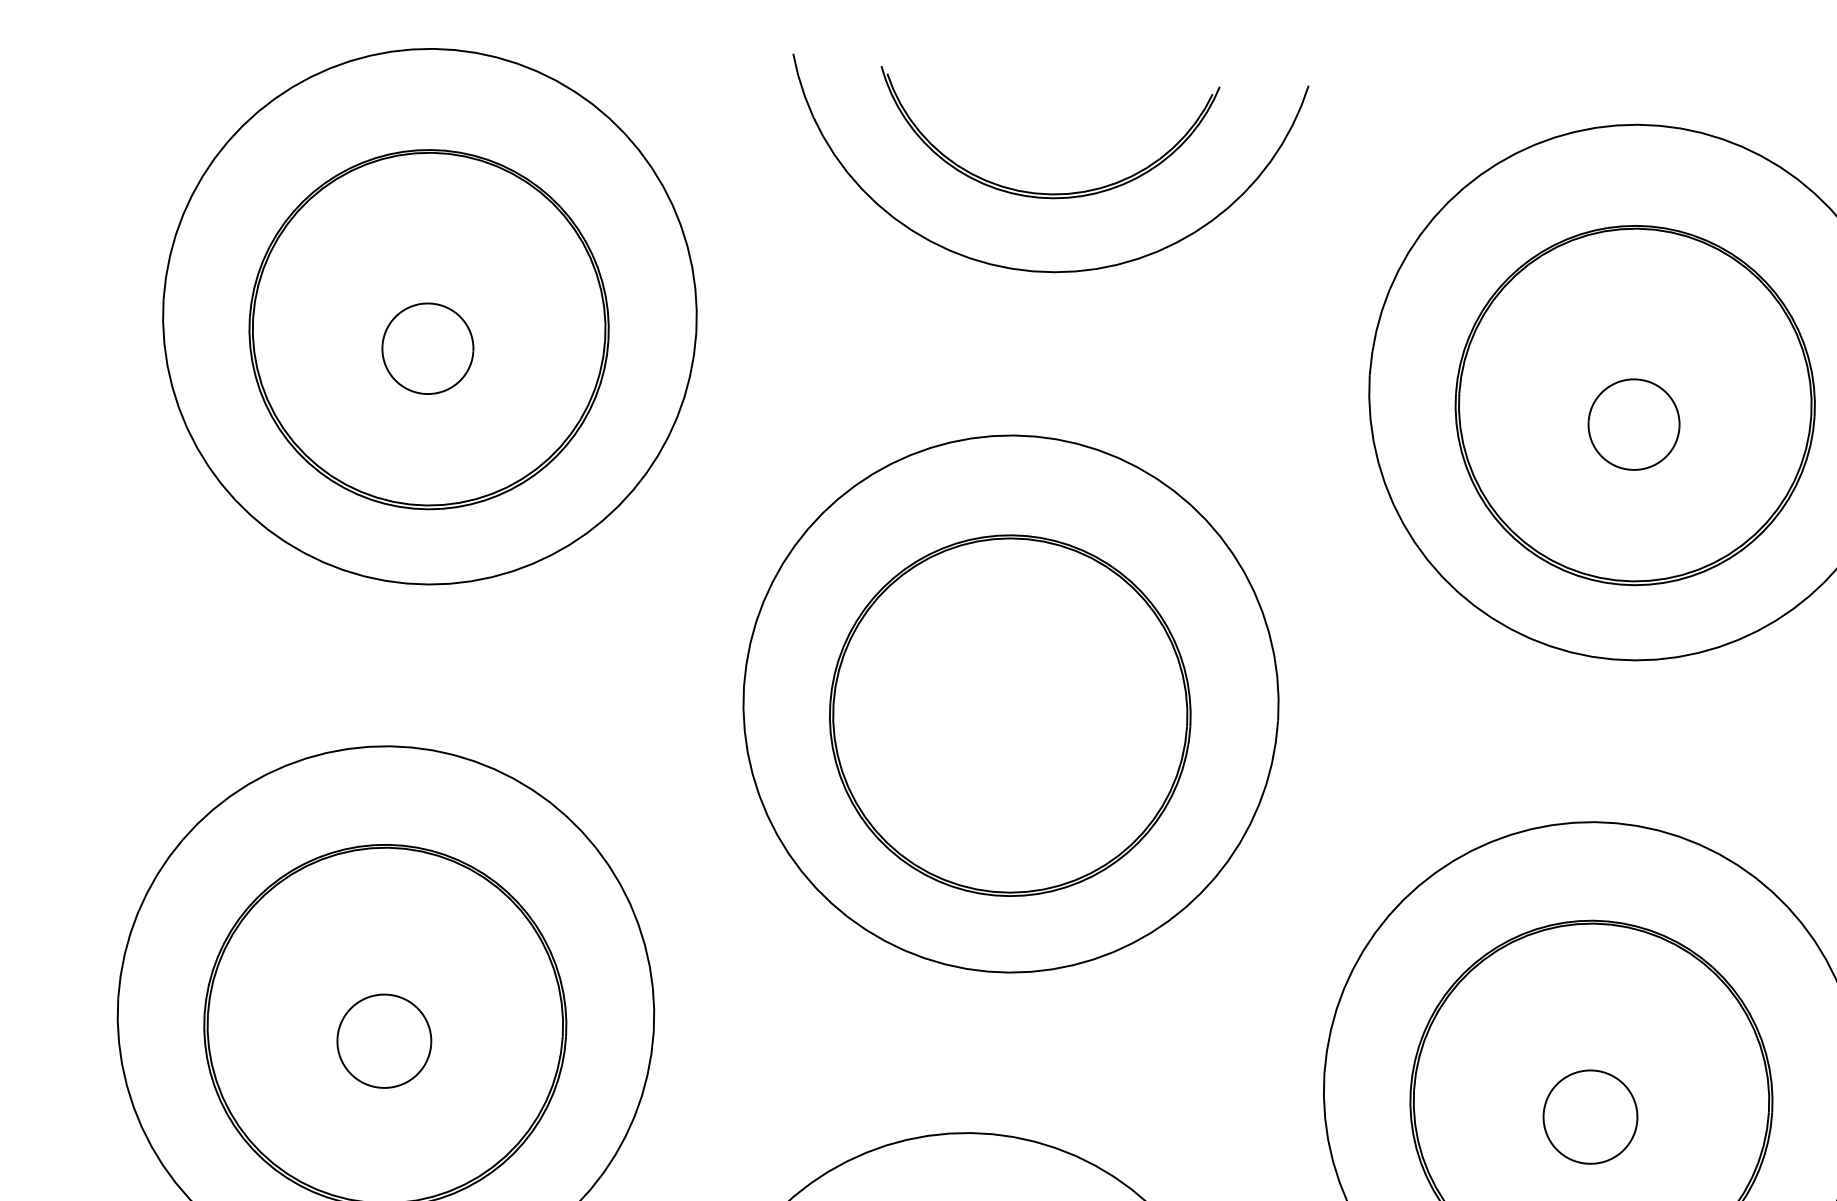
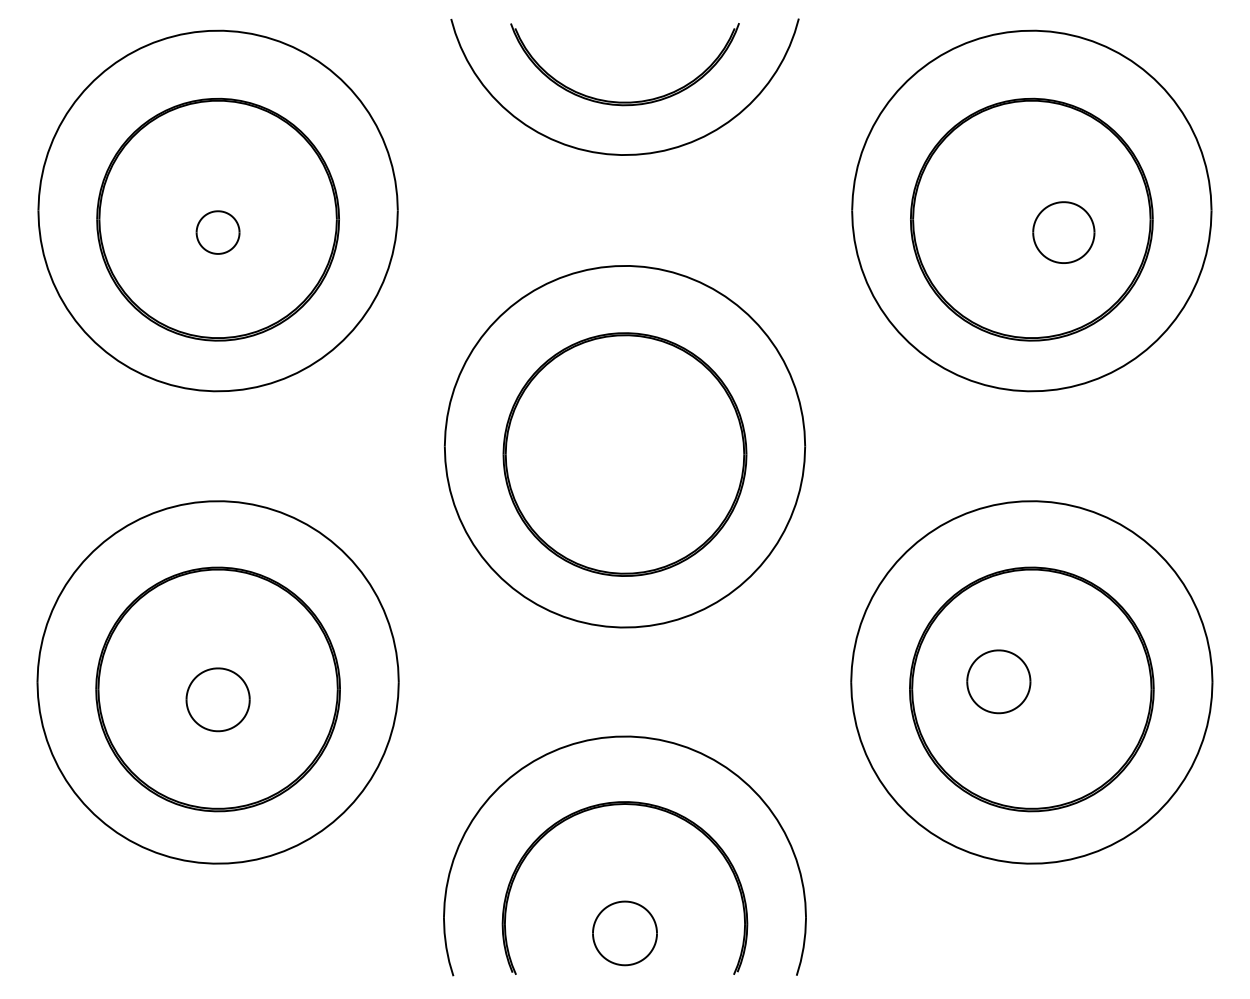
part: (426, 348) -> (217, 232), size x0.7
part: (1633, 424) -> (1063, 232), moved
part: (1590, 1116) -> (998, 681), moved

